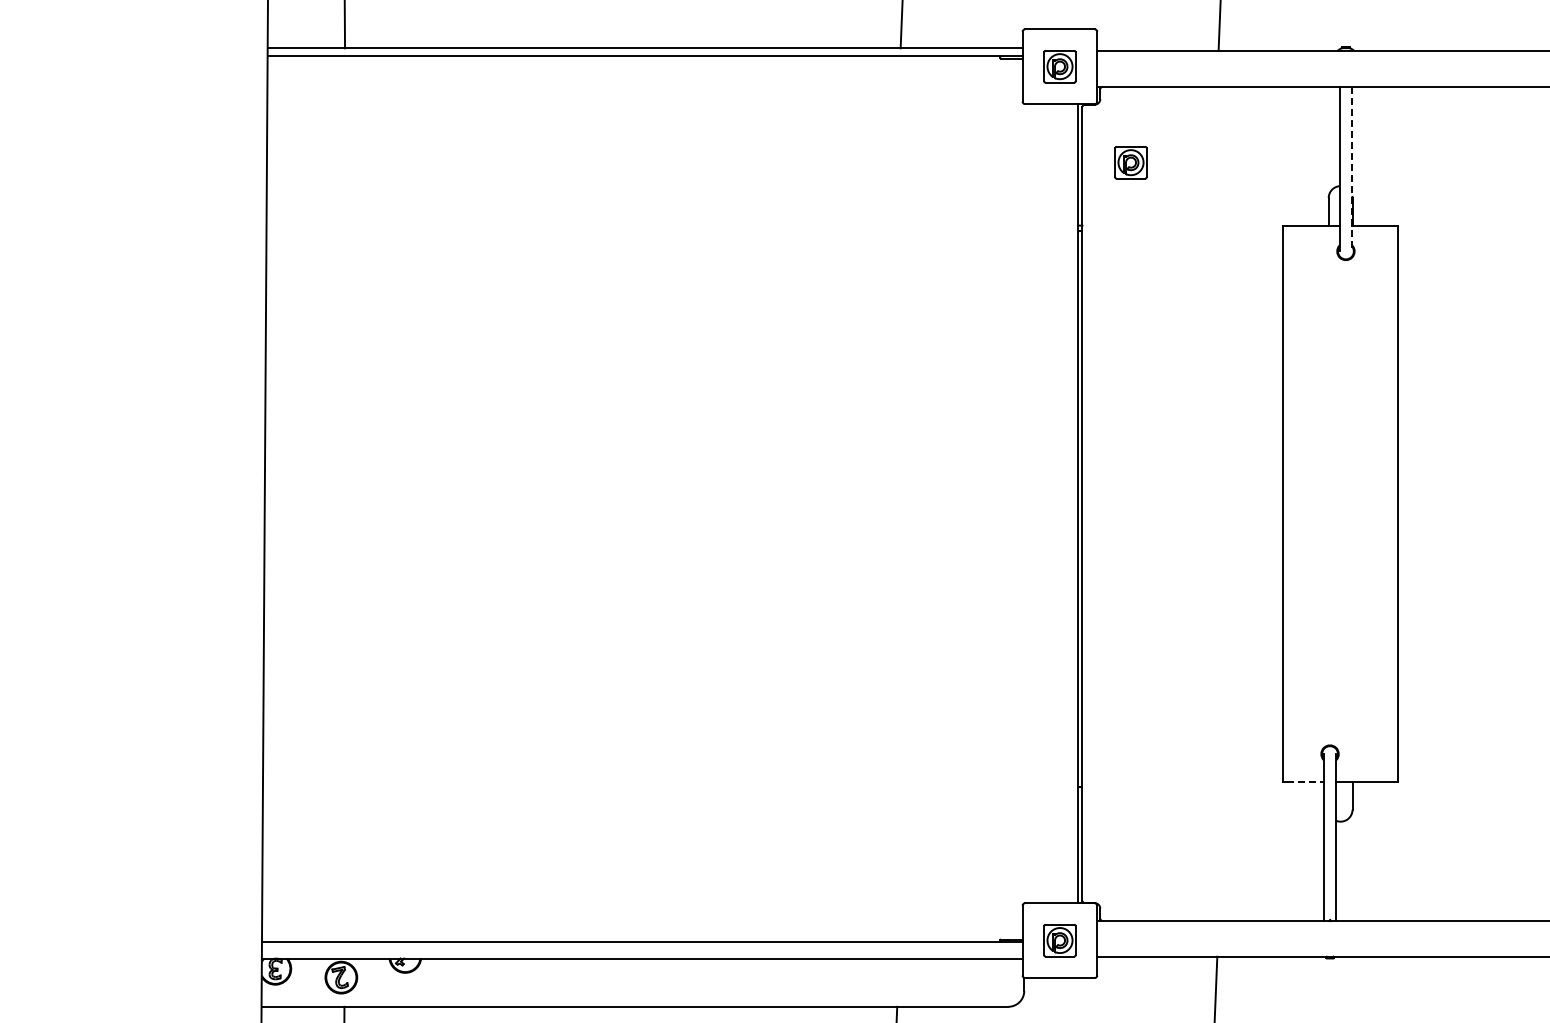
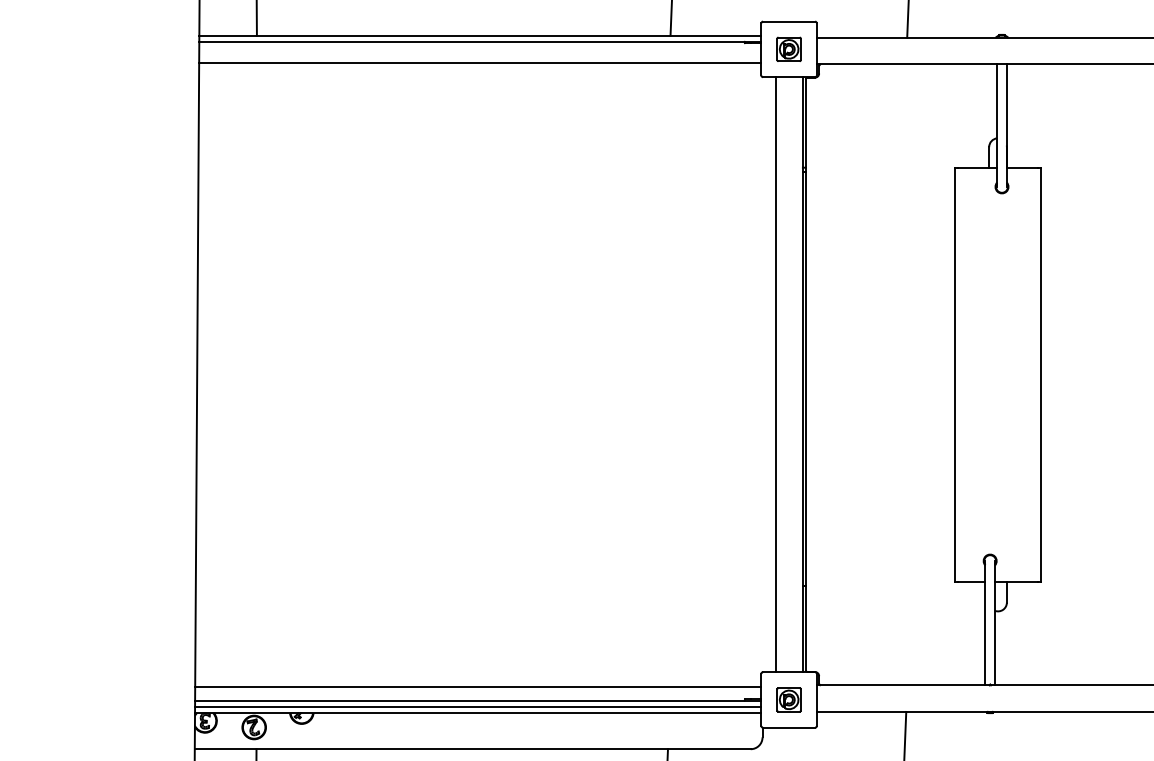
line: (644, 84) -> (479, 62), added
part: (1130, 162) -> (841, 120), removed
line: (1352, 169) -> (1006, 125), dashed -> solid
line: (1042, 503) -> (776, 374), added
line: (1305, 781) -> (971, 581), dashed -> solid
line: (642, 922) -> (478, 686), added
line: (641, 949) -> (477, 706), added

